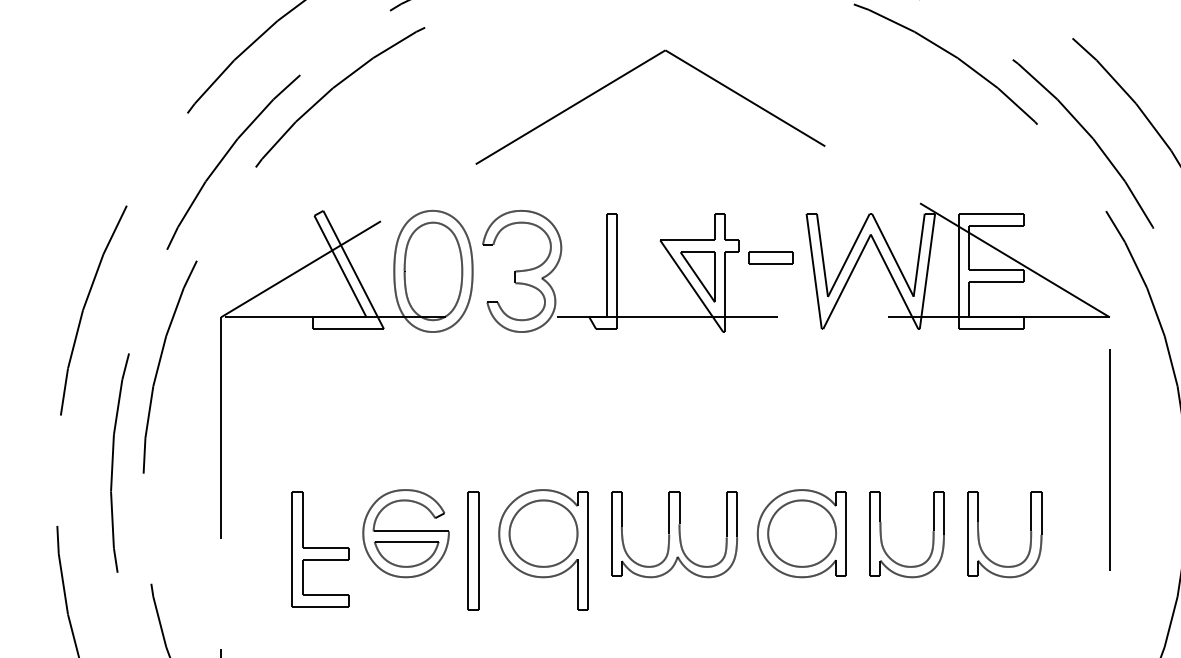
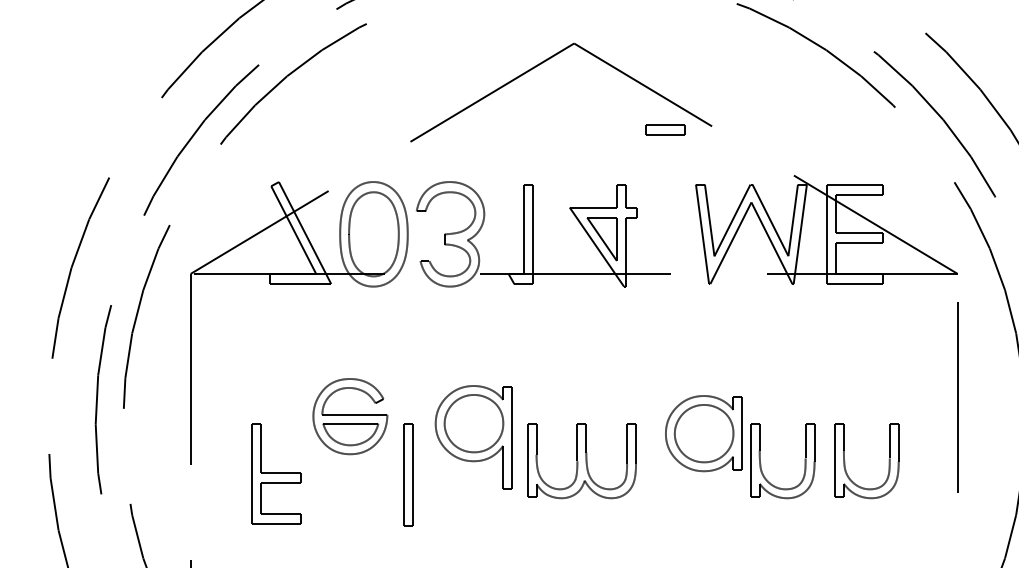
part: (771, 257) -> (665, 129), moved
part: (406, 533) -> (350, 416), moved
part: (801, 533) -> (703, 433), moved
part: (542, 549) -> (473, 437), moved

